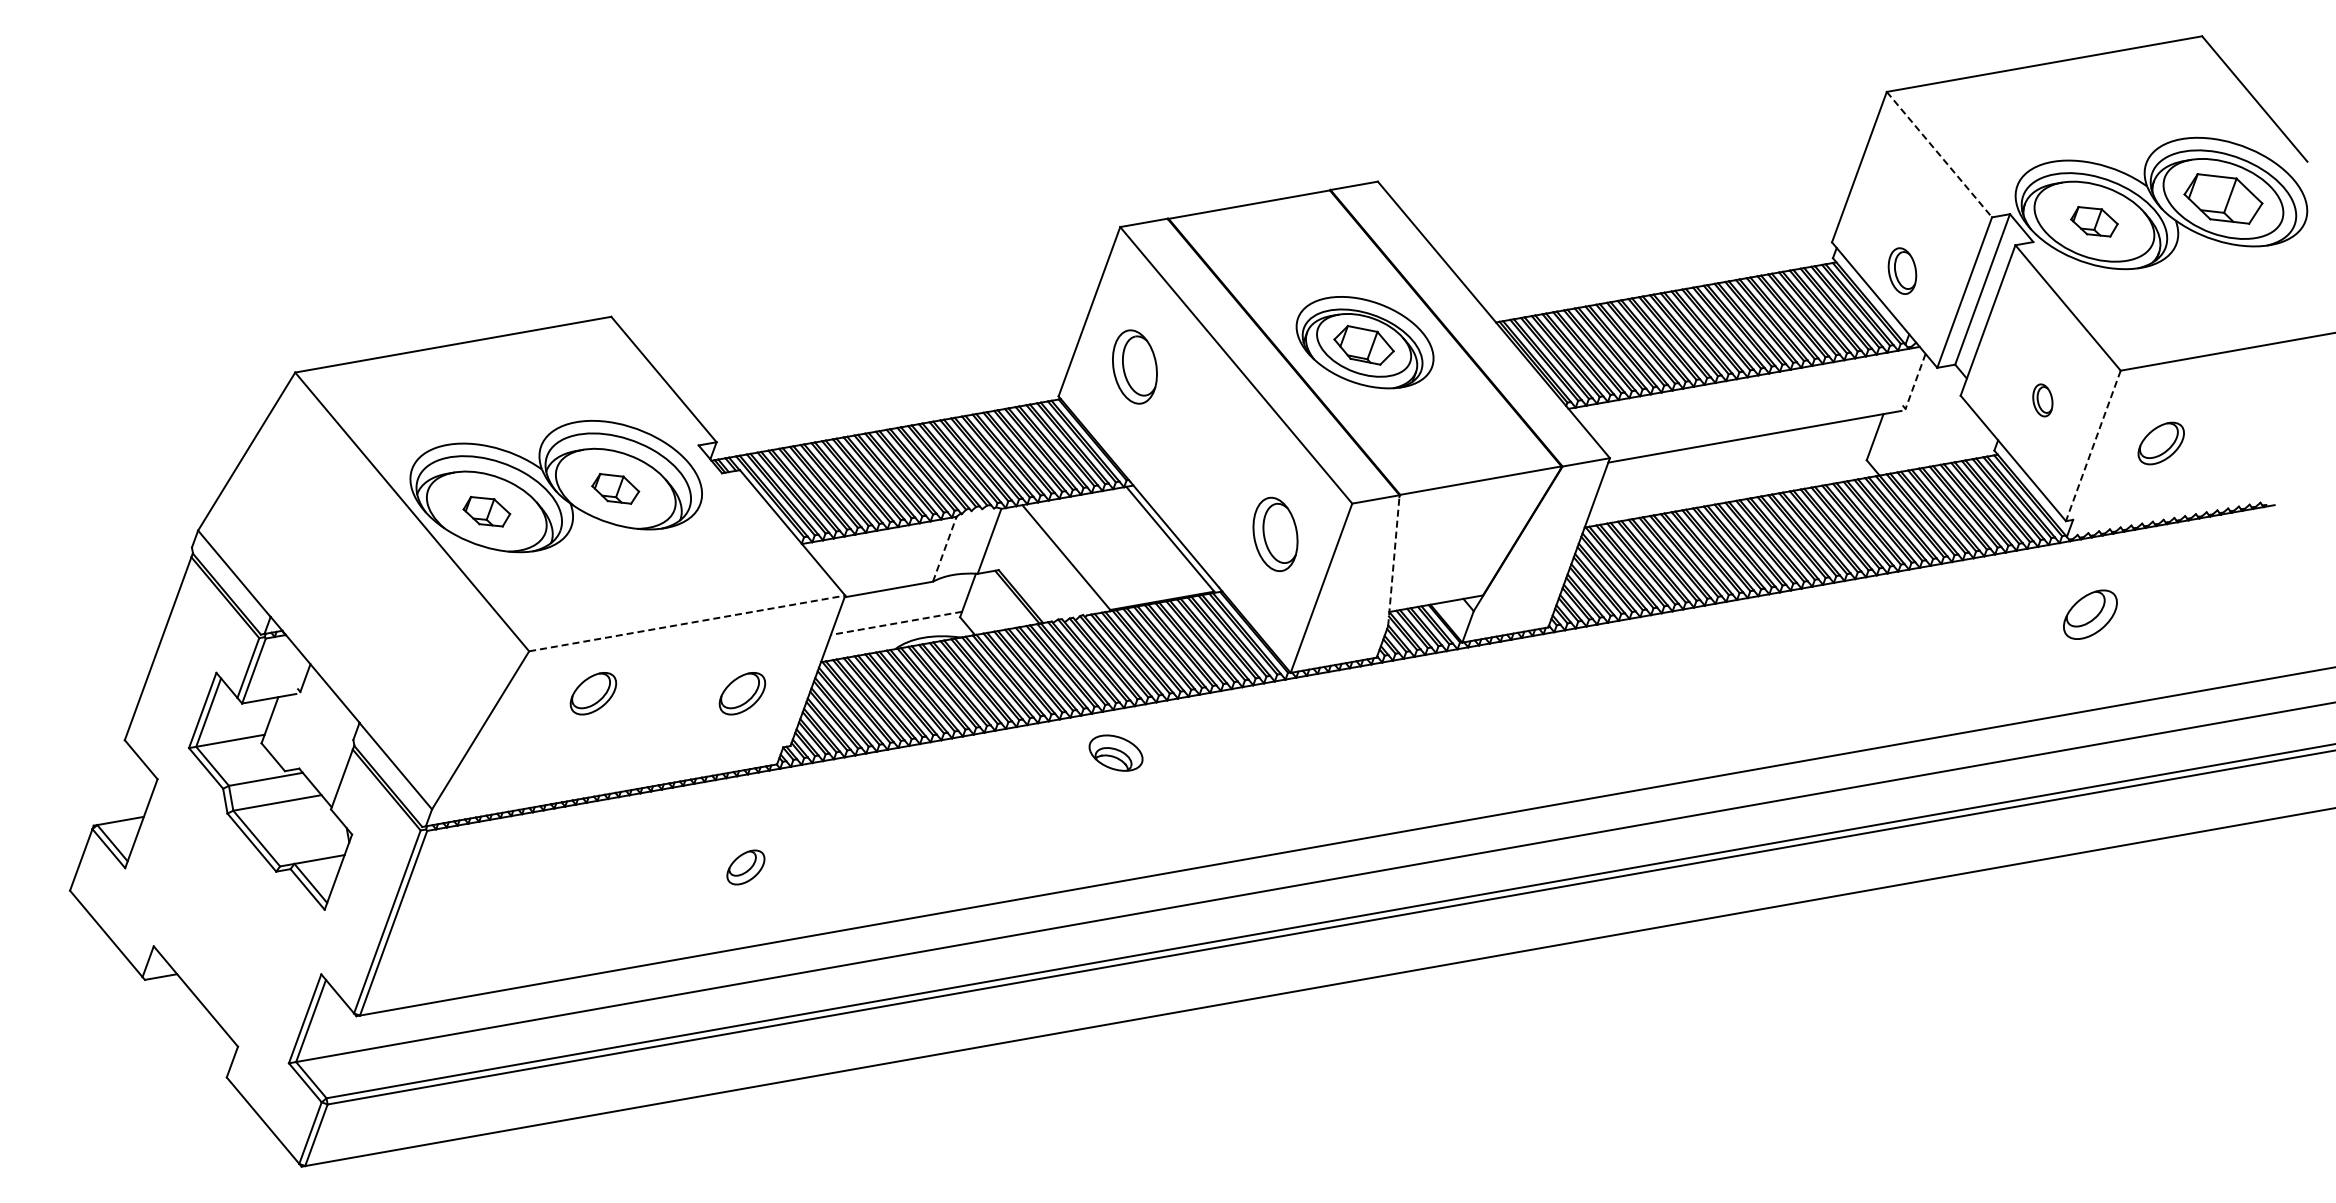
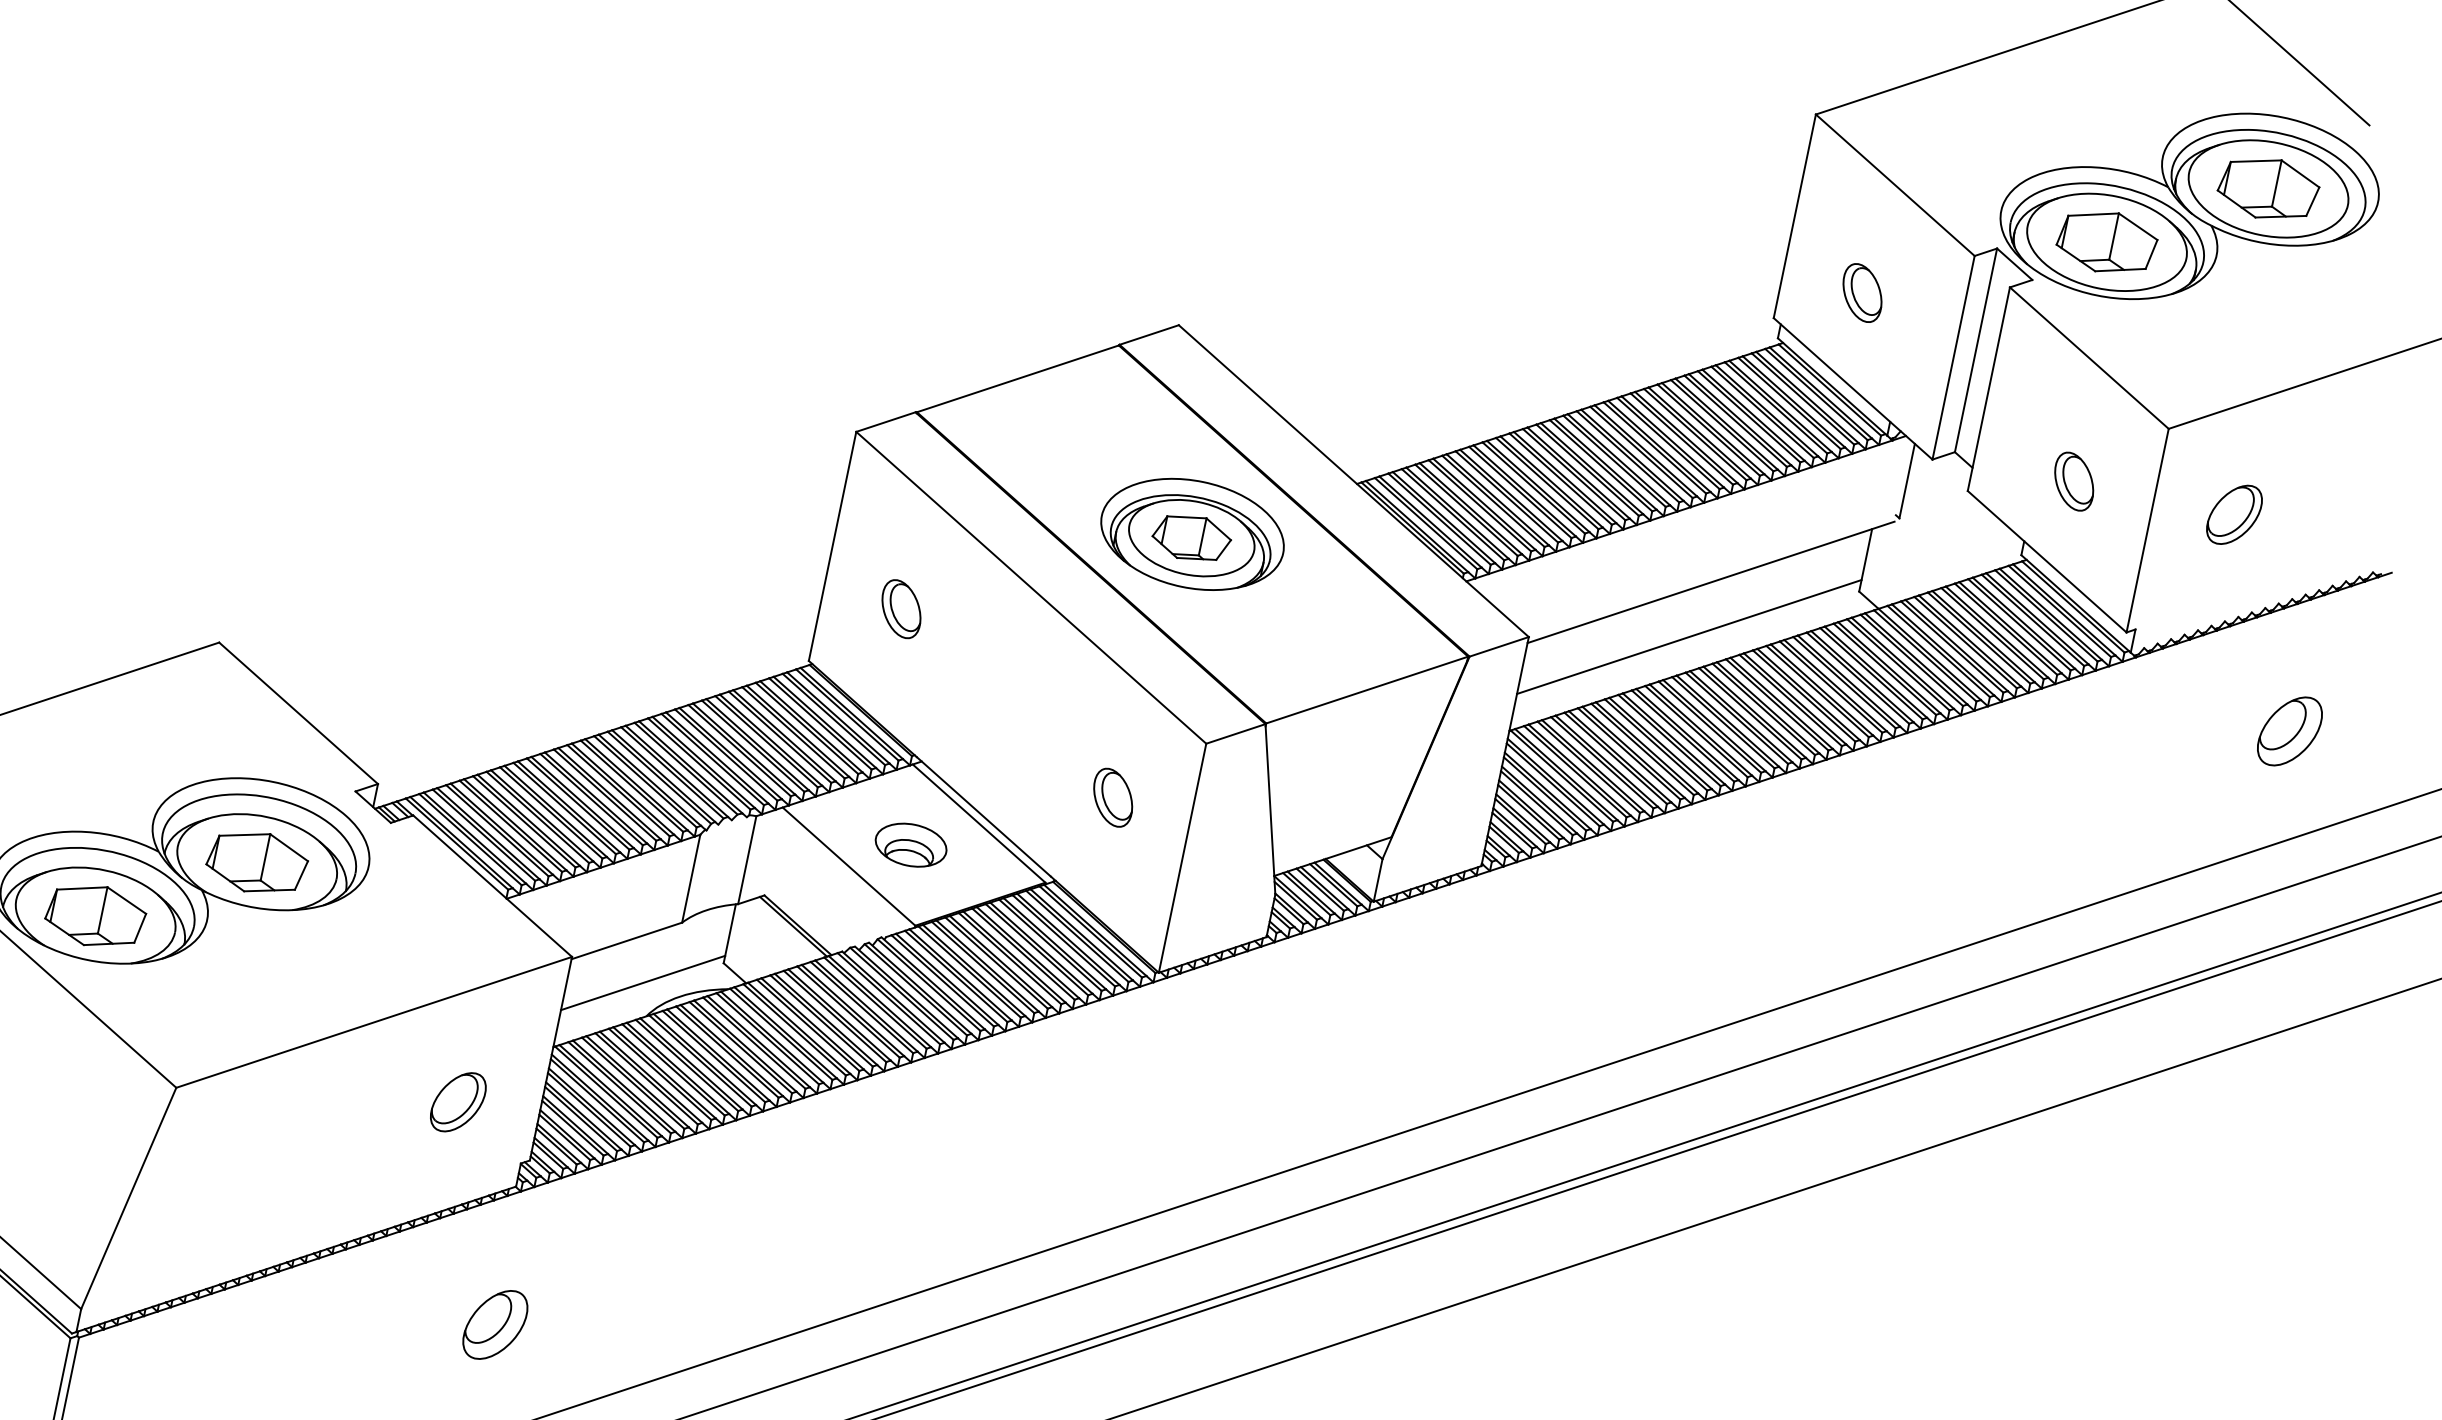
line: (1939, 154) -> (1895, 185), dashed -> solid
part: (2094, 221) -> (2107, 242), size x1.67
part: (1902, 270) -> (1862, 292), moved
part: (1134, 367) -> (900, 609), size x0.62
line: (1915, 381) -> (1907, 481), dashed -> solid
part: (2042, 400) -> (2073, 481), size x1.43
line: (2093, 446) -> (2147, 531), dashed -> solid
line: (1731, 475) -> (1688, 636), added
part: (615, 488) -> (256, 862), size x1.67
part: (486, 511) -> (95, 916), size x1.67
part: (1274, 534) -> (1112, 797), size x0.62
line: (944, 549) -> (690, 879), dashed -> solid
line: (1393, 560) -> (1269, 809), dashed -> solid
part: (2090, 614) -> (2289, 731), moved
line: (687, 623) -> (374, 1022), dashed -> solid
line: (896, 623) -> (643, 983), dashed -> solid
part: (593, 693) -> (266, 1129), removed
part: (1115, 752) -> (910, 844), moved
part: (745, 867) -> (494, 1324), size x1.43

